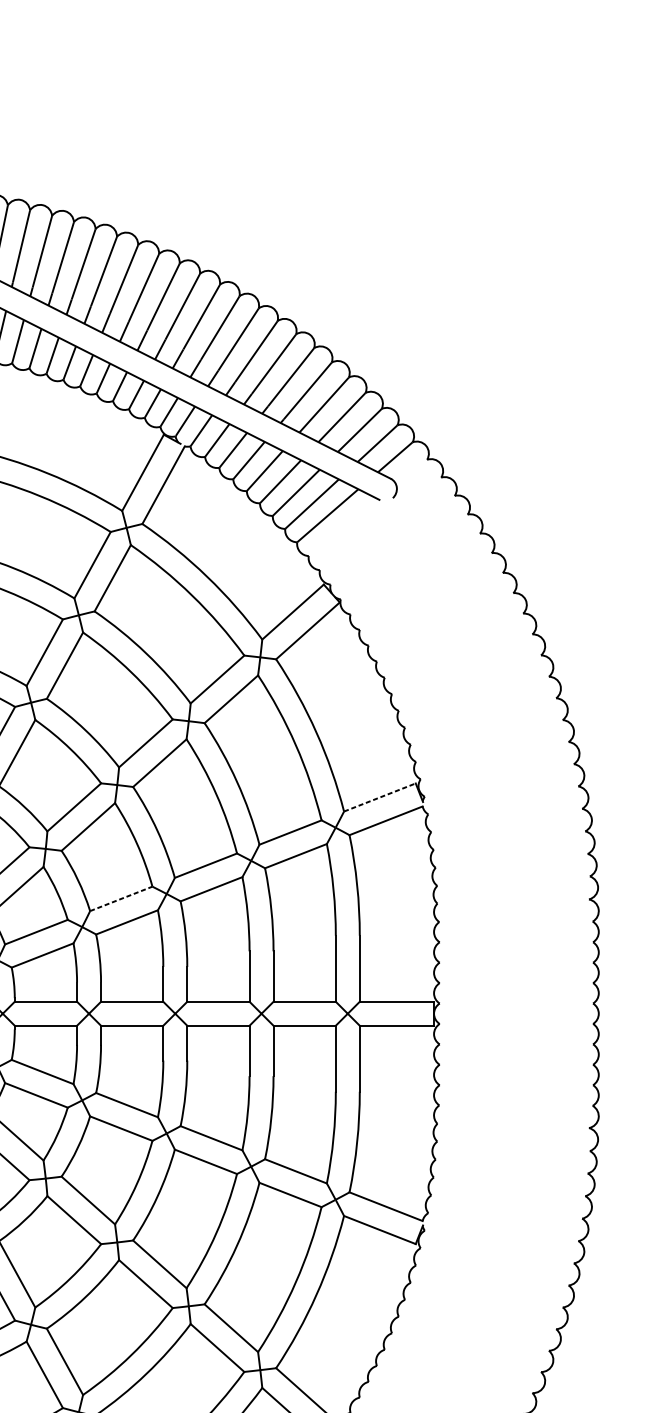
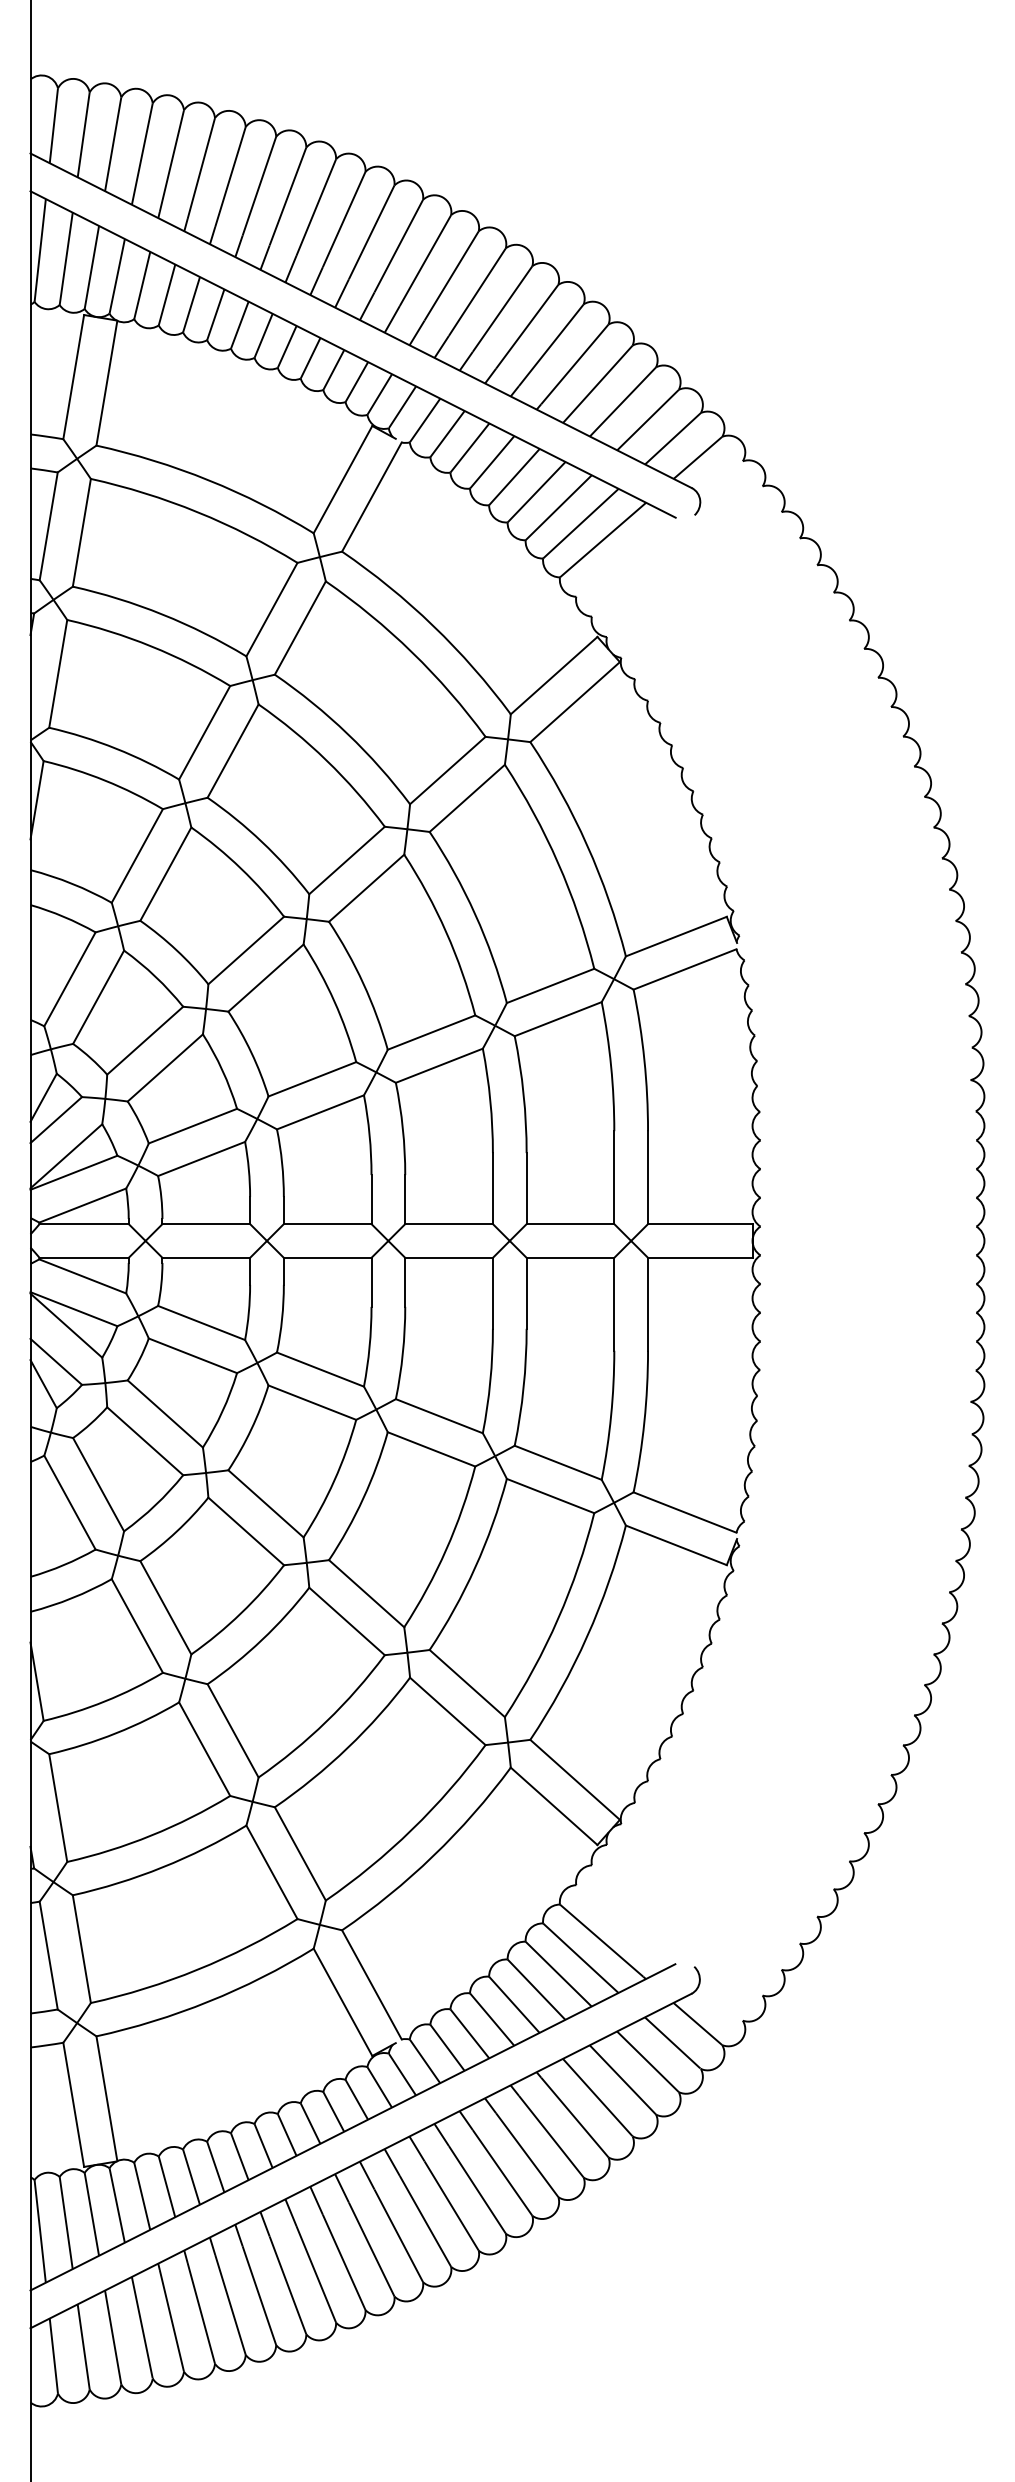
line: (380, 797) -> (676, 936), dashed -> solid
line: (121, 899) -> (312, 1079), dashed -> solid

